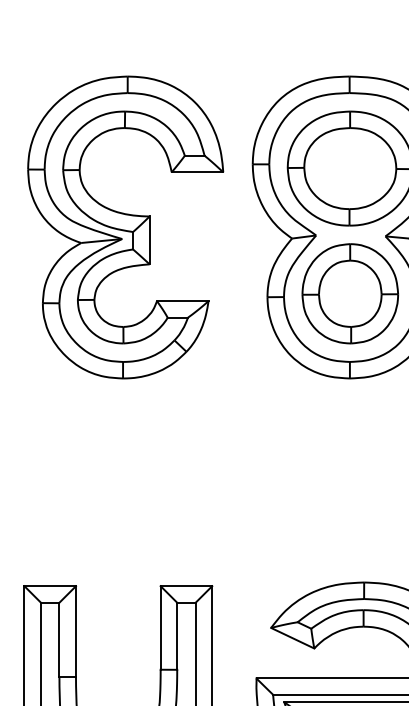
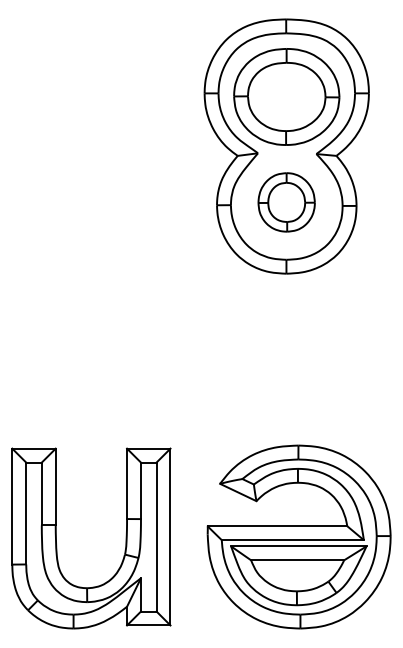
part: (125, 227) -> (97, 146), removed
part: (349, 293) -> (286, 202), size x0.7

